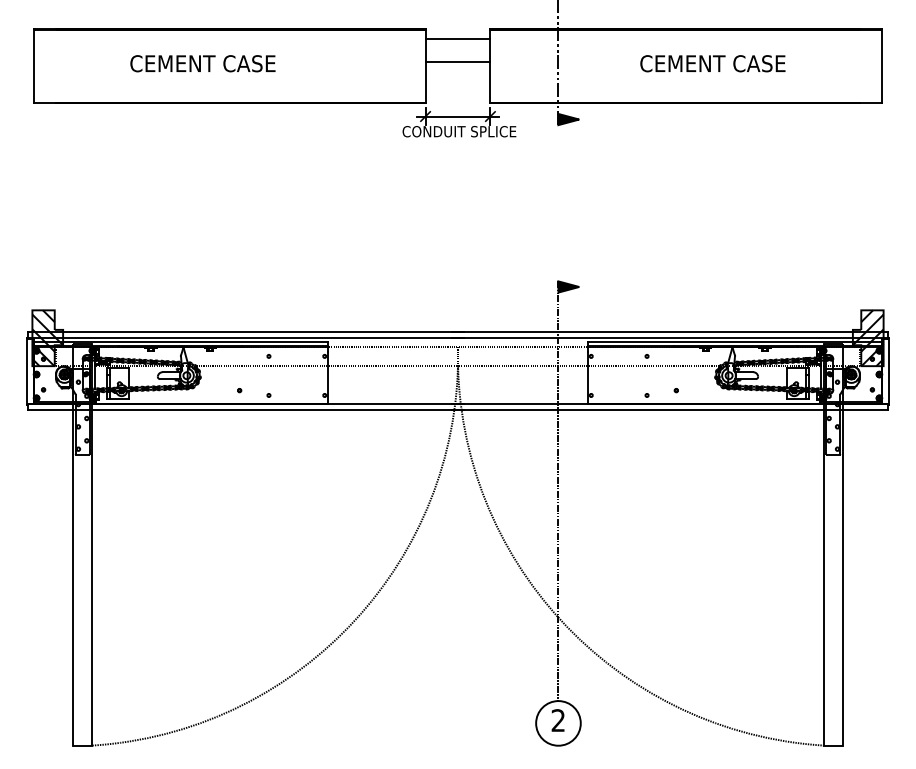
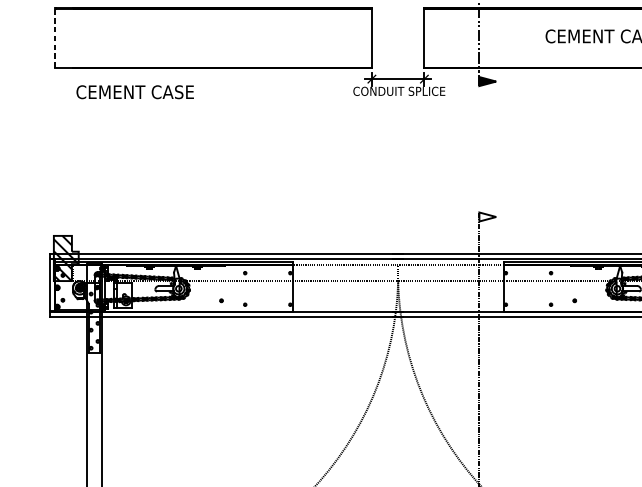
line: (457, 39) -> (397, 16), removed
line: (457, 61) -> (397, 34), removed
text: (202, 63) -> (134, 92), moved
line: (33, 65) -> (54, 37), solid -> dashed
fill: (568, 286) -> (487, 216), removed

